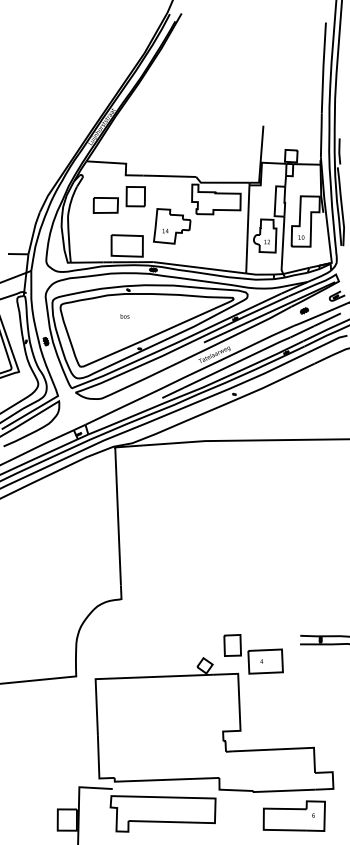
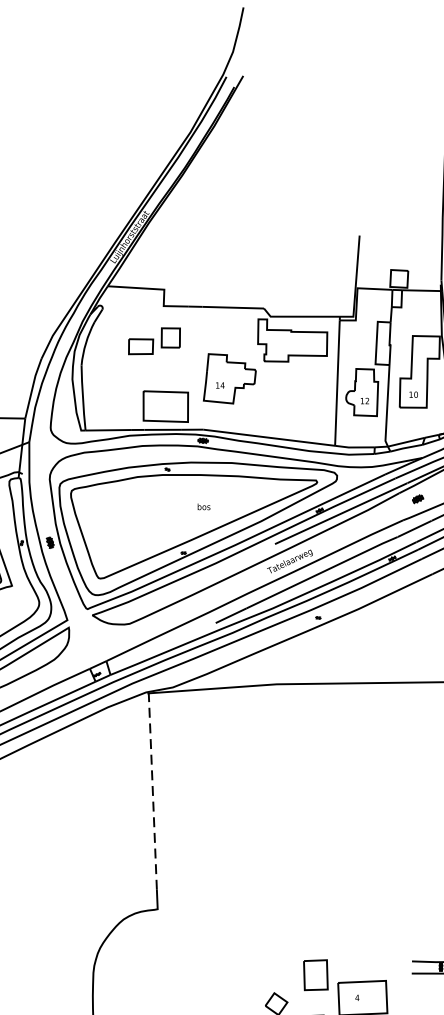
part: (118, 199) -> (153, 340), size x0.7
text: (124, 316) -> (203, 507), moved
line: (118, 515) -> (153, 790), solid -> dashed

